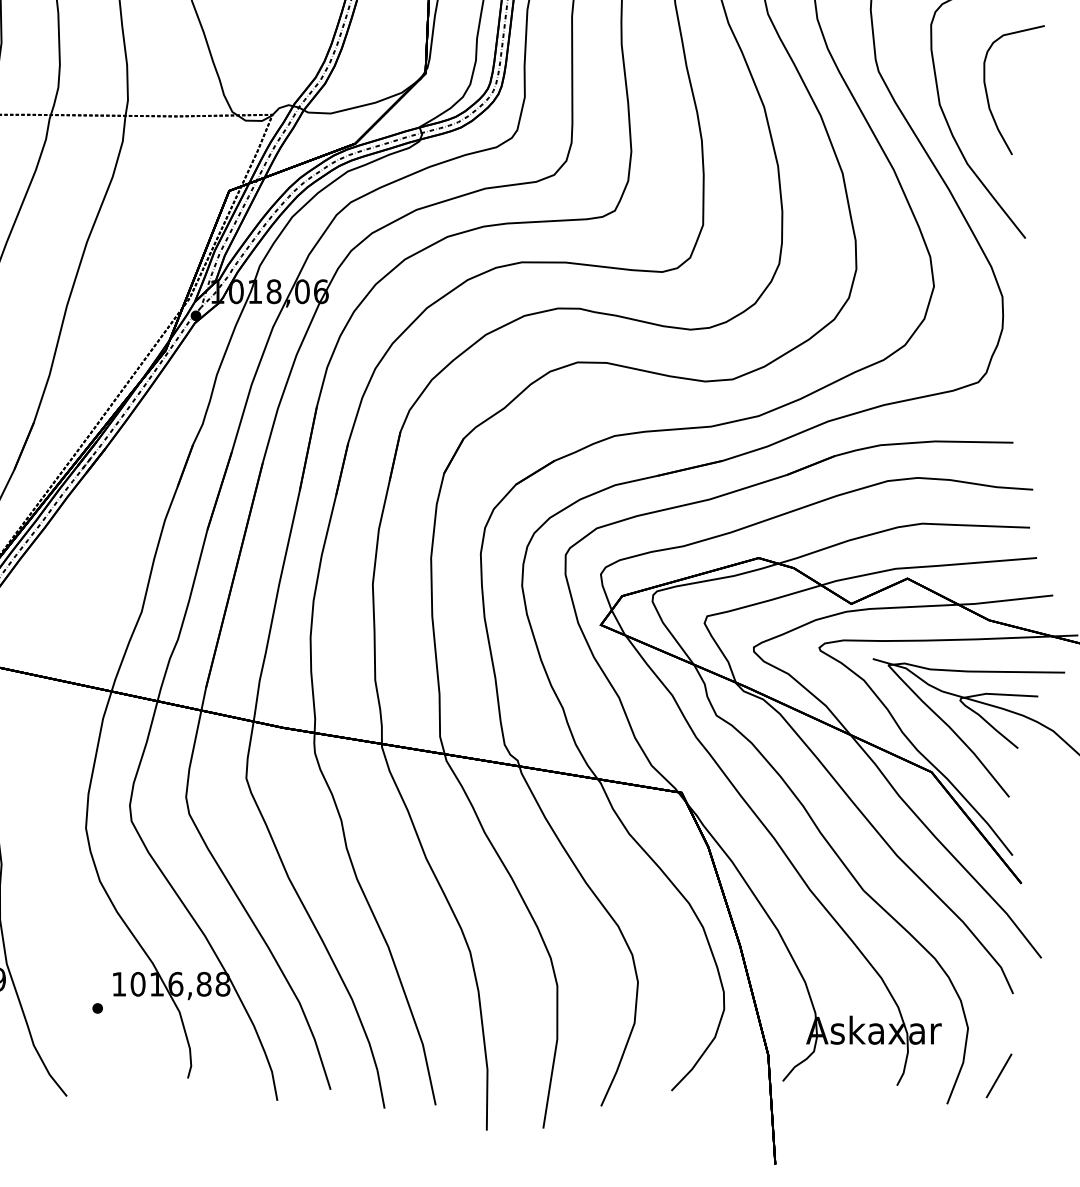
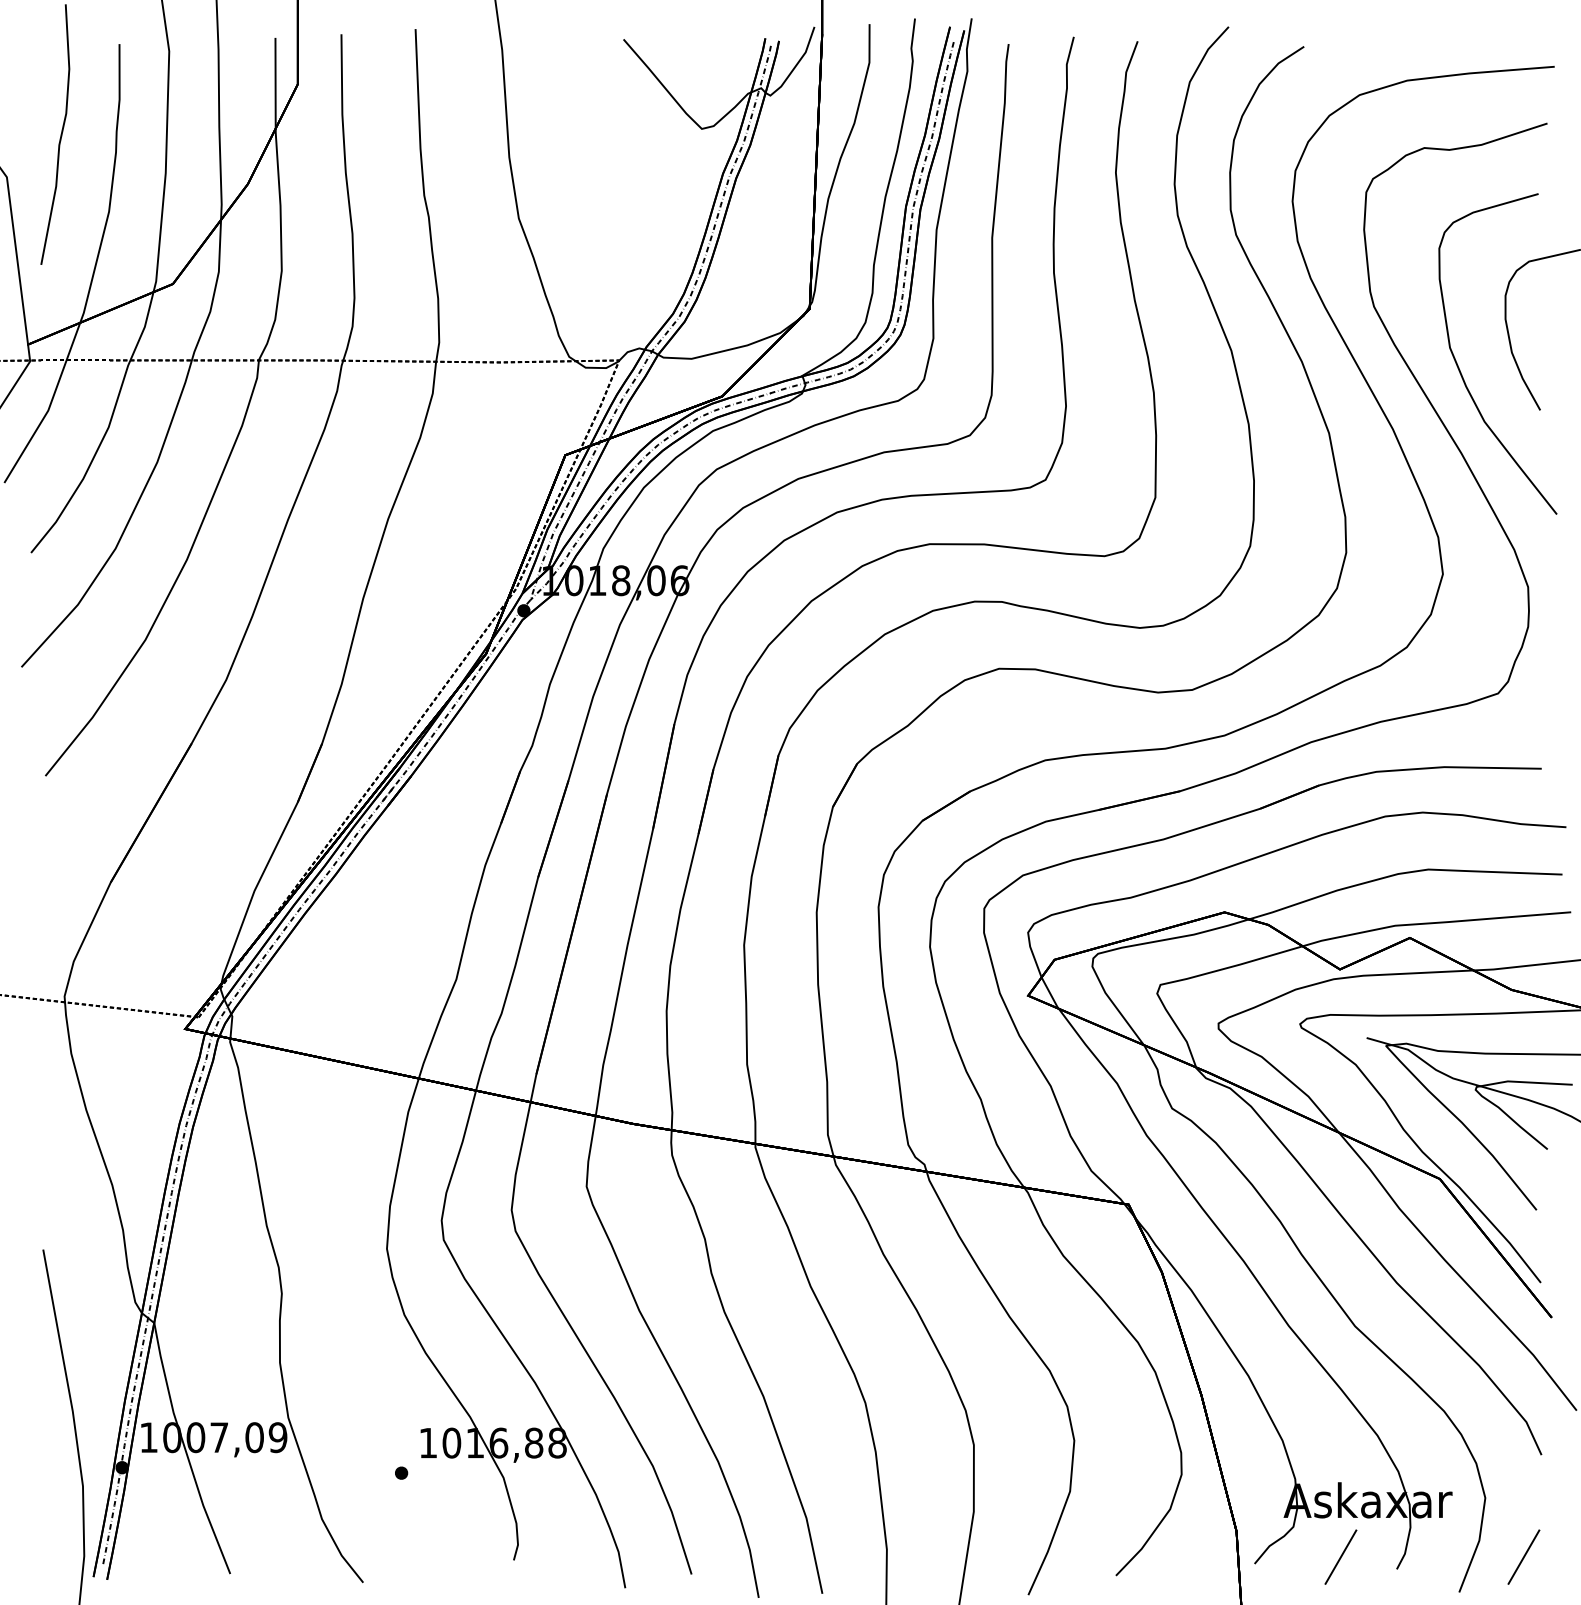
line: (851, 1075) -> (1340, 1556), added

